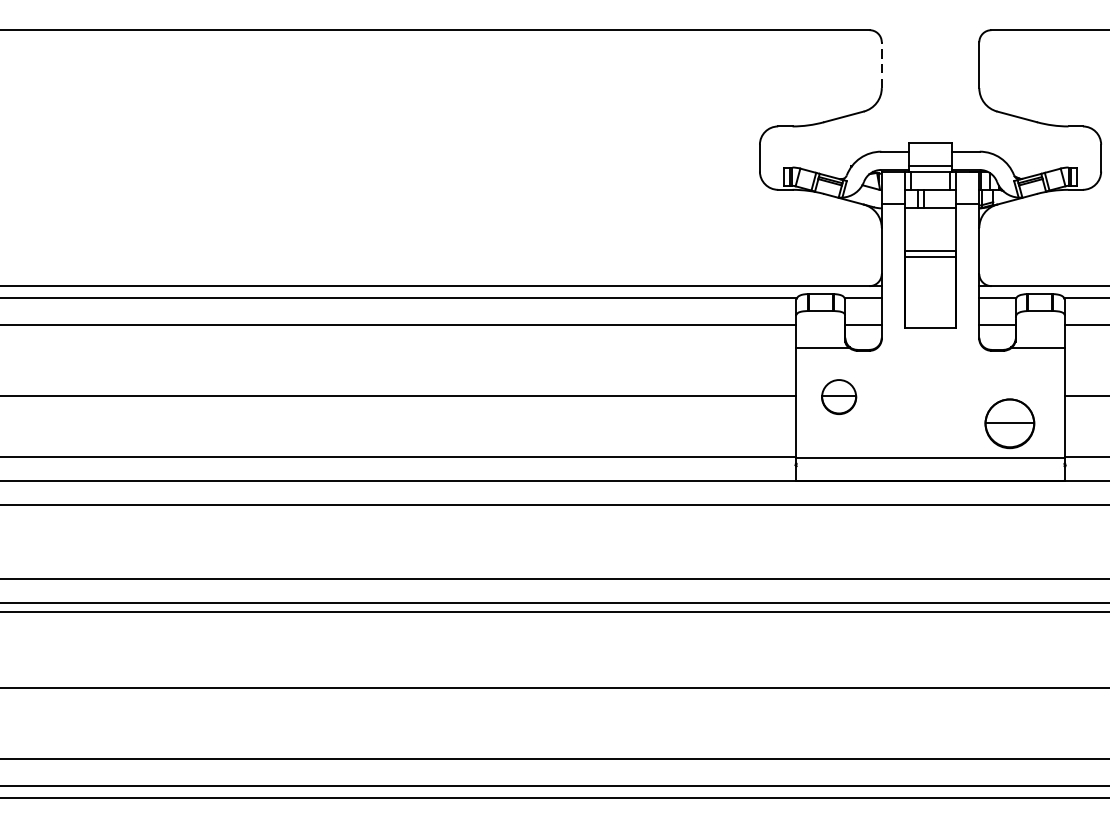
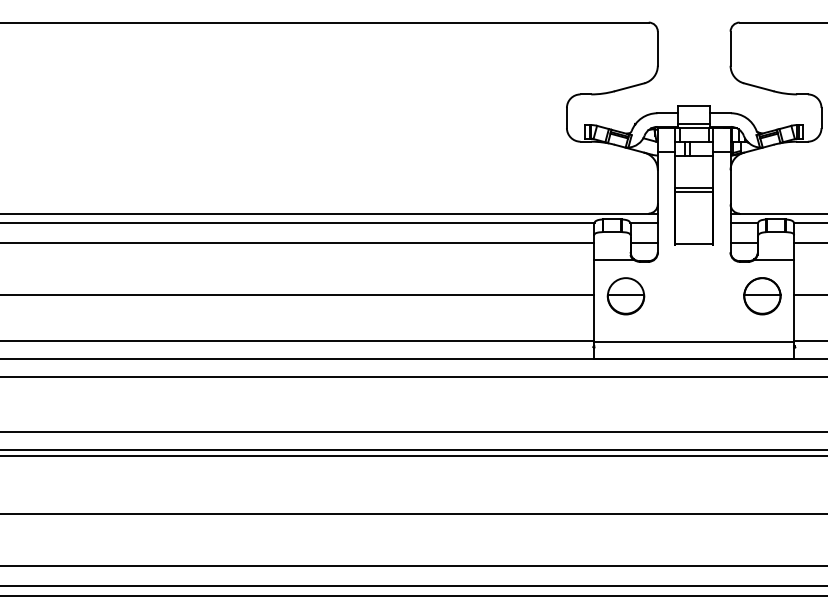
line: (881, 64) -> (657, 48), dashed -> solid
part: (838, 397) -> (625, 296), size x1.43
part: (1009, 424) -> (762, 296), moved

